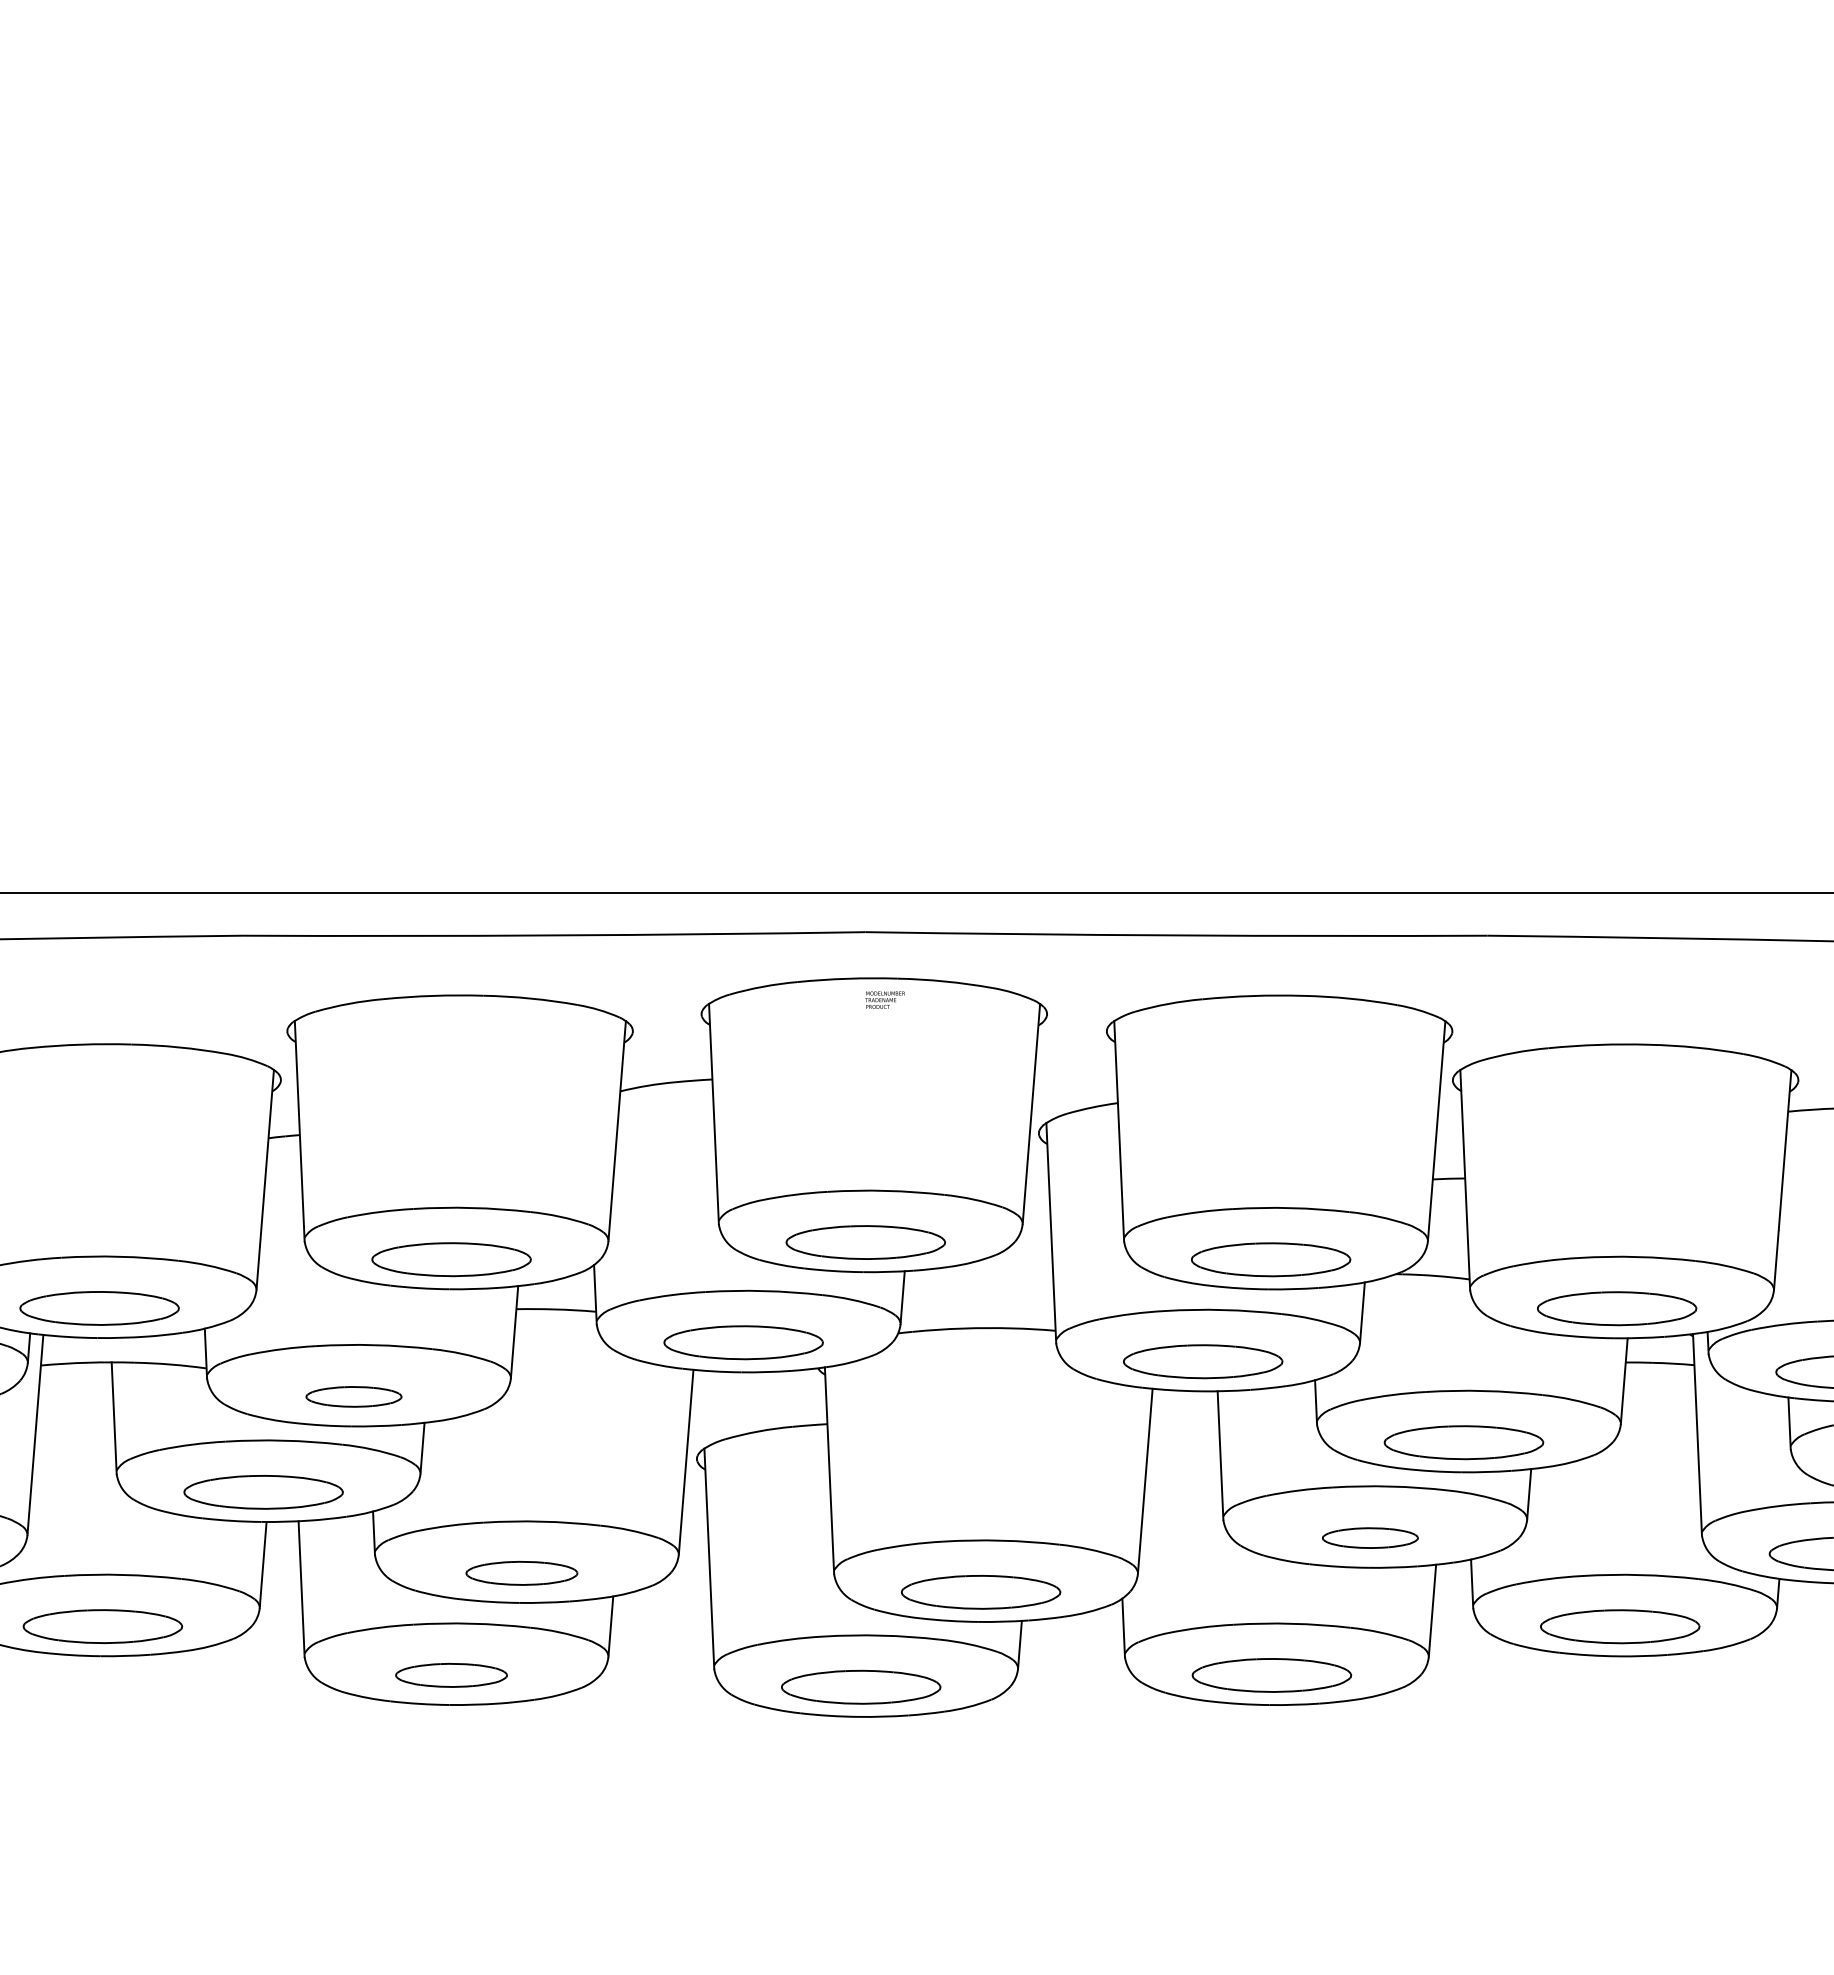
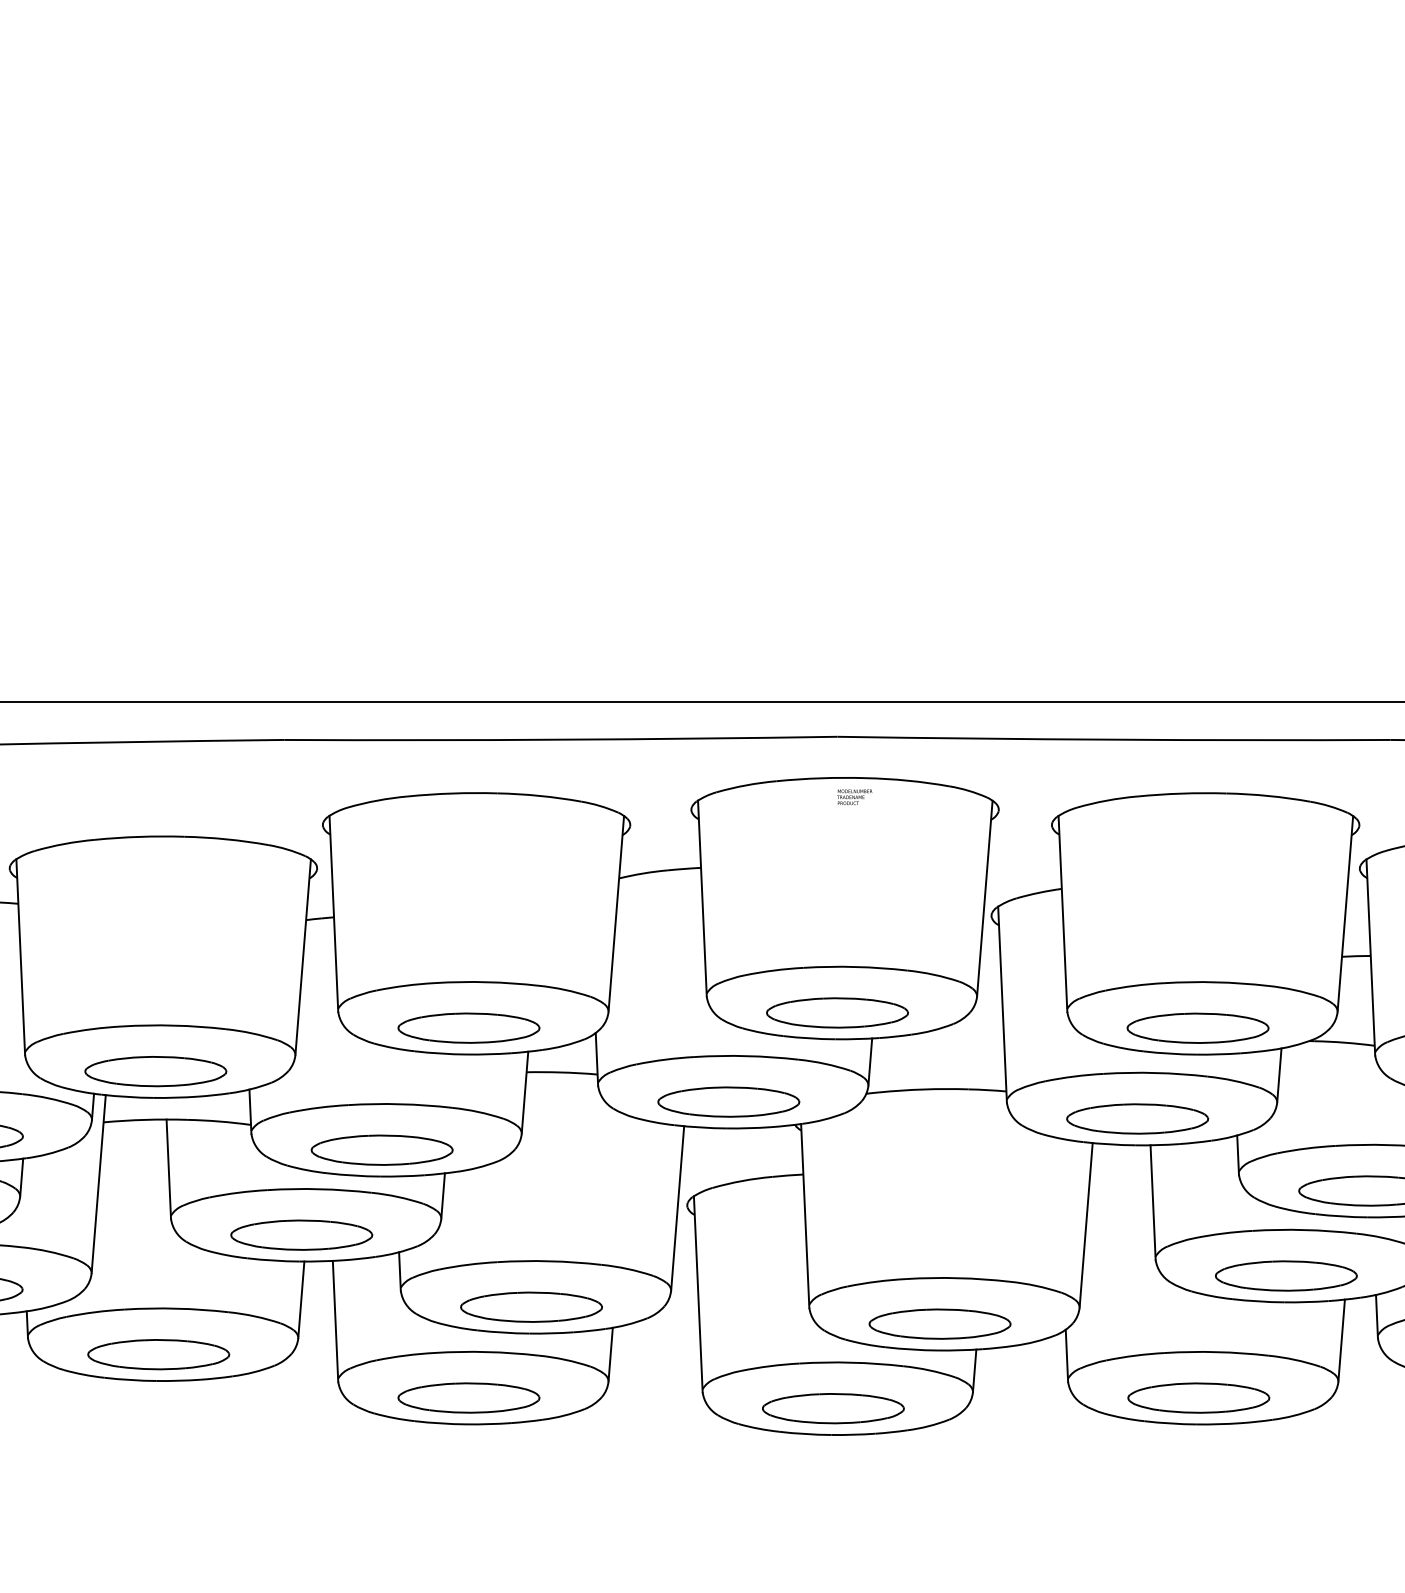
part: (353, 1396) -> (381, 1149), size x1.67
part: (1370, 1537) -> (1286, 1275), size x1.67
part: (521, 1573) -> (531, 1307), size x1.43
part: (451, 1675) -> (468, 1398), size x1.43

